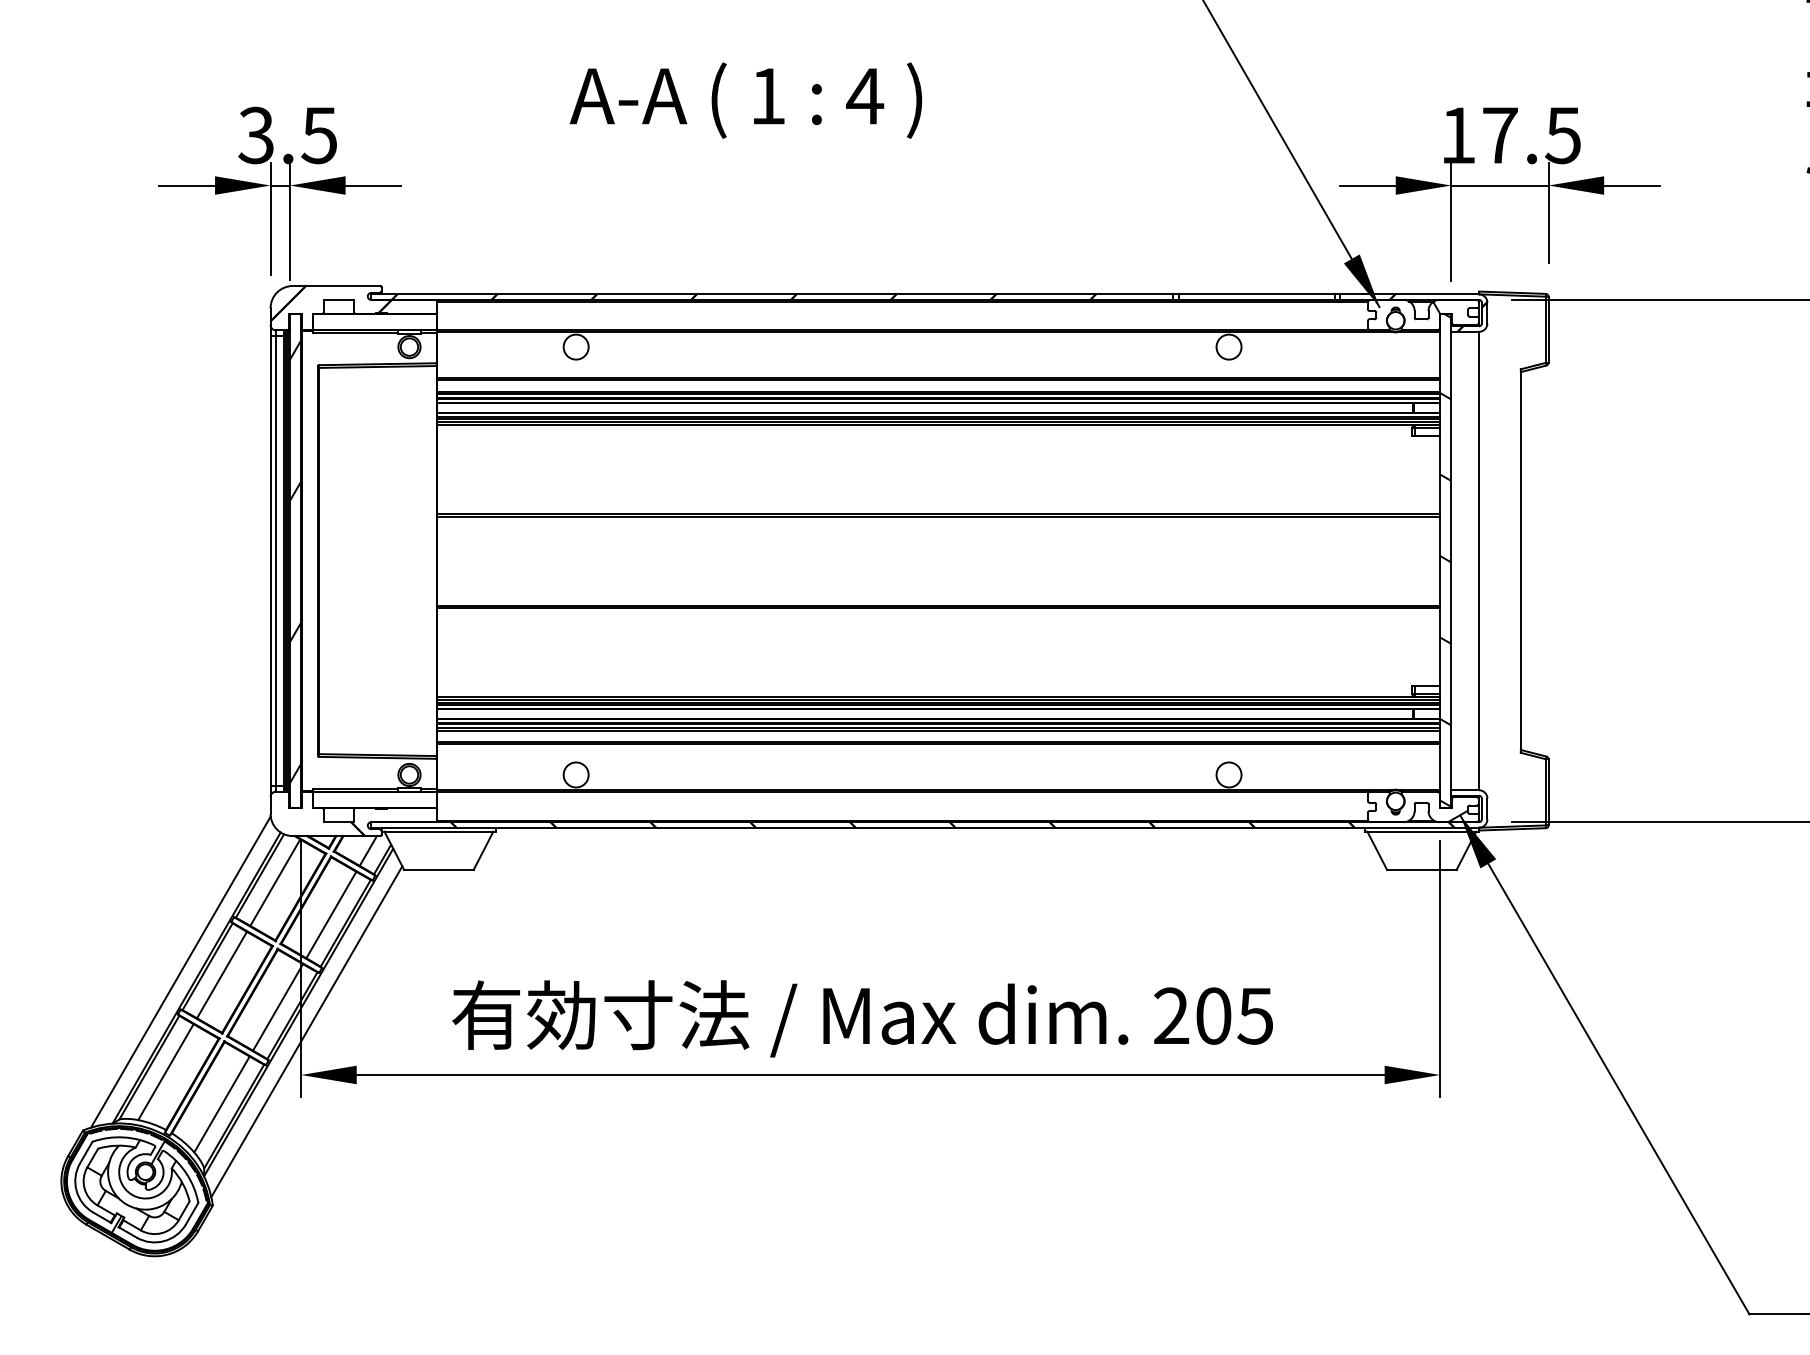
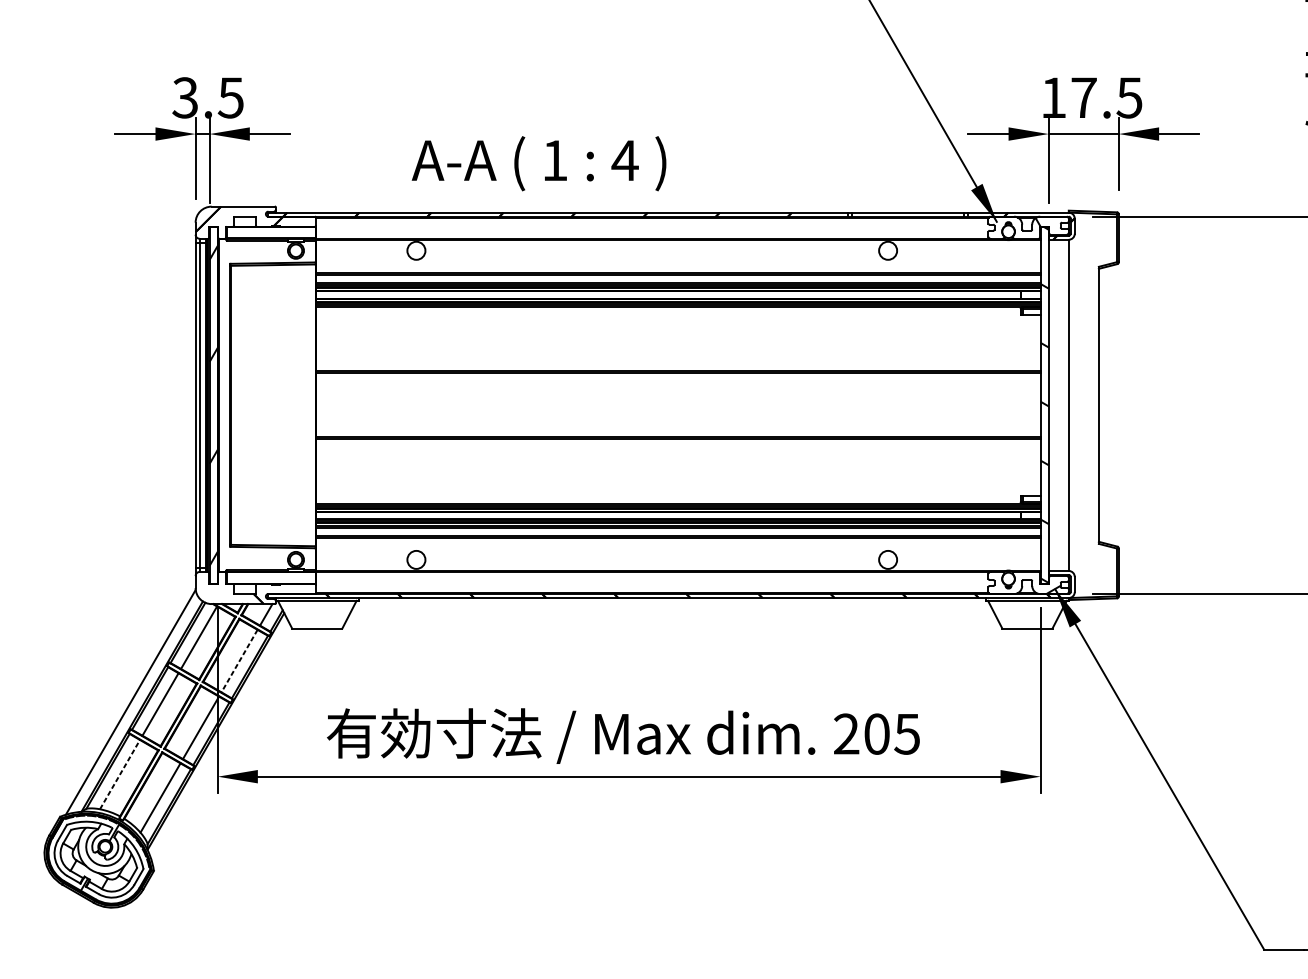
text: (745, 100) -> (538, 163), moved
line: (331, 915) -> (239, 661), solid -> dashed
line: (306, 1031) -> (221, 745), removed
line: (166, 1071) -> (120, 774), solid -> dashed

